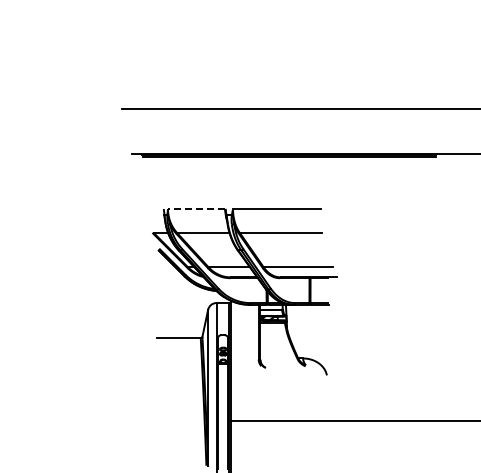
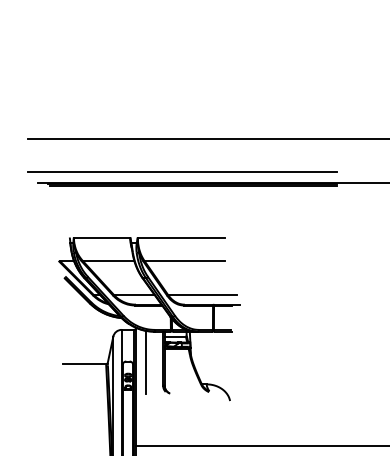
line: (278, 142) -> (182, 172), added
line: (196, 209) -> (101, 237), dashed -> solid
line: (240, 335) -> (145, 361), added

